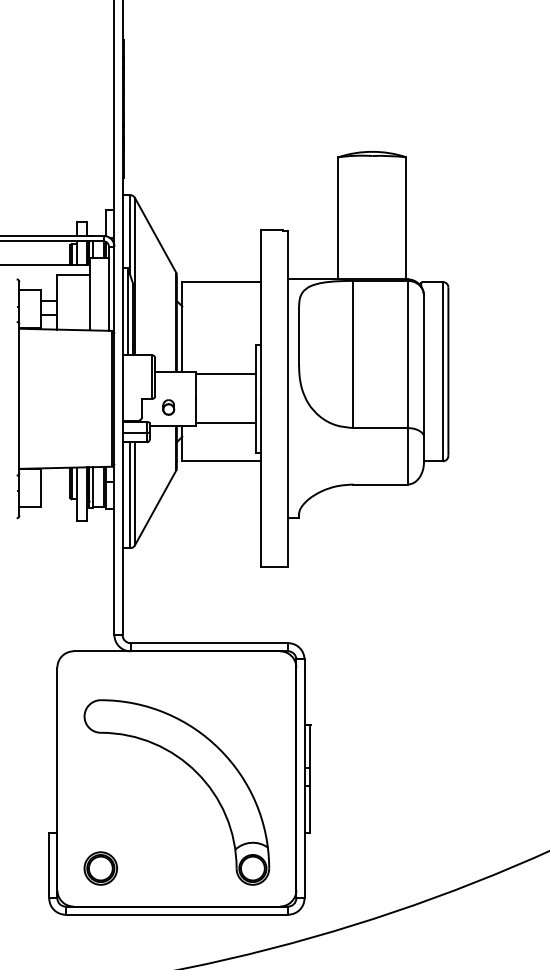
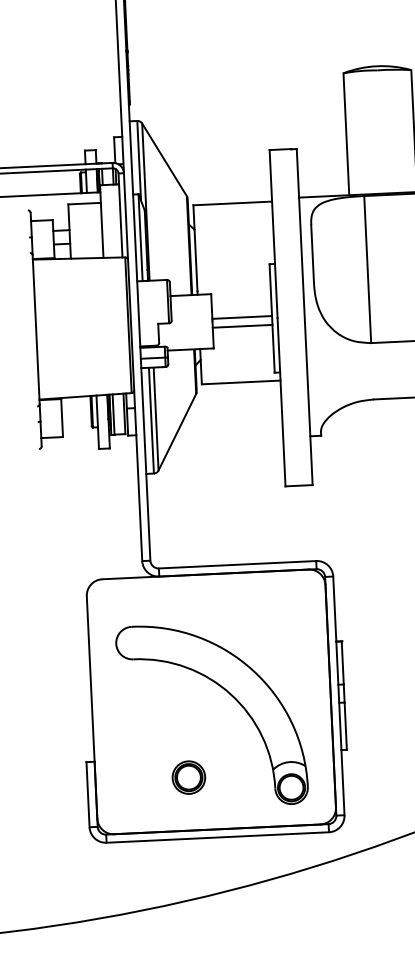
line: (225, 374) -> (241, 317), moved
part: (168, 407) -> (185, 331), removed
line: (225, 423) -> (242, 326), moved
part: (100, 868) -> (188, 777), moved

